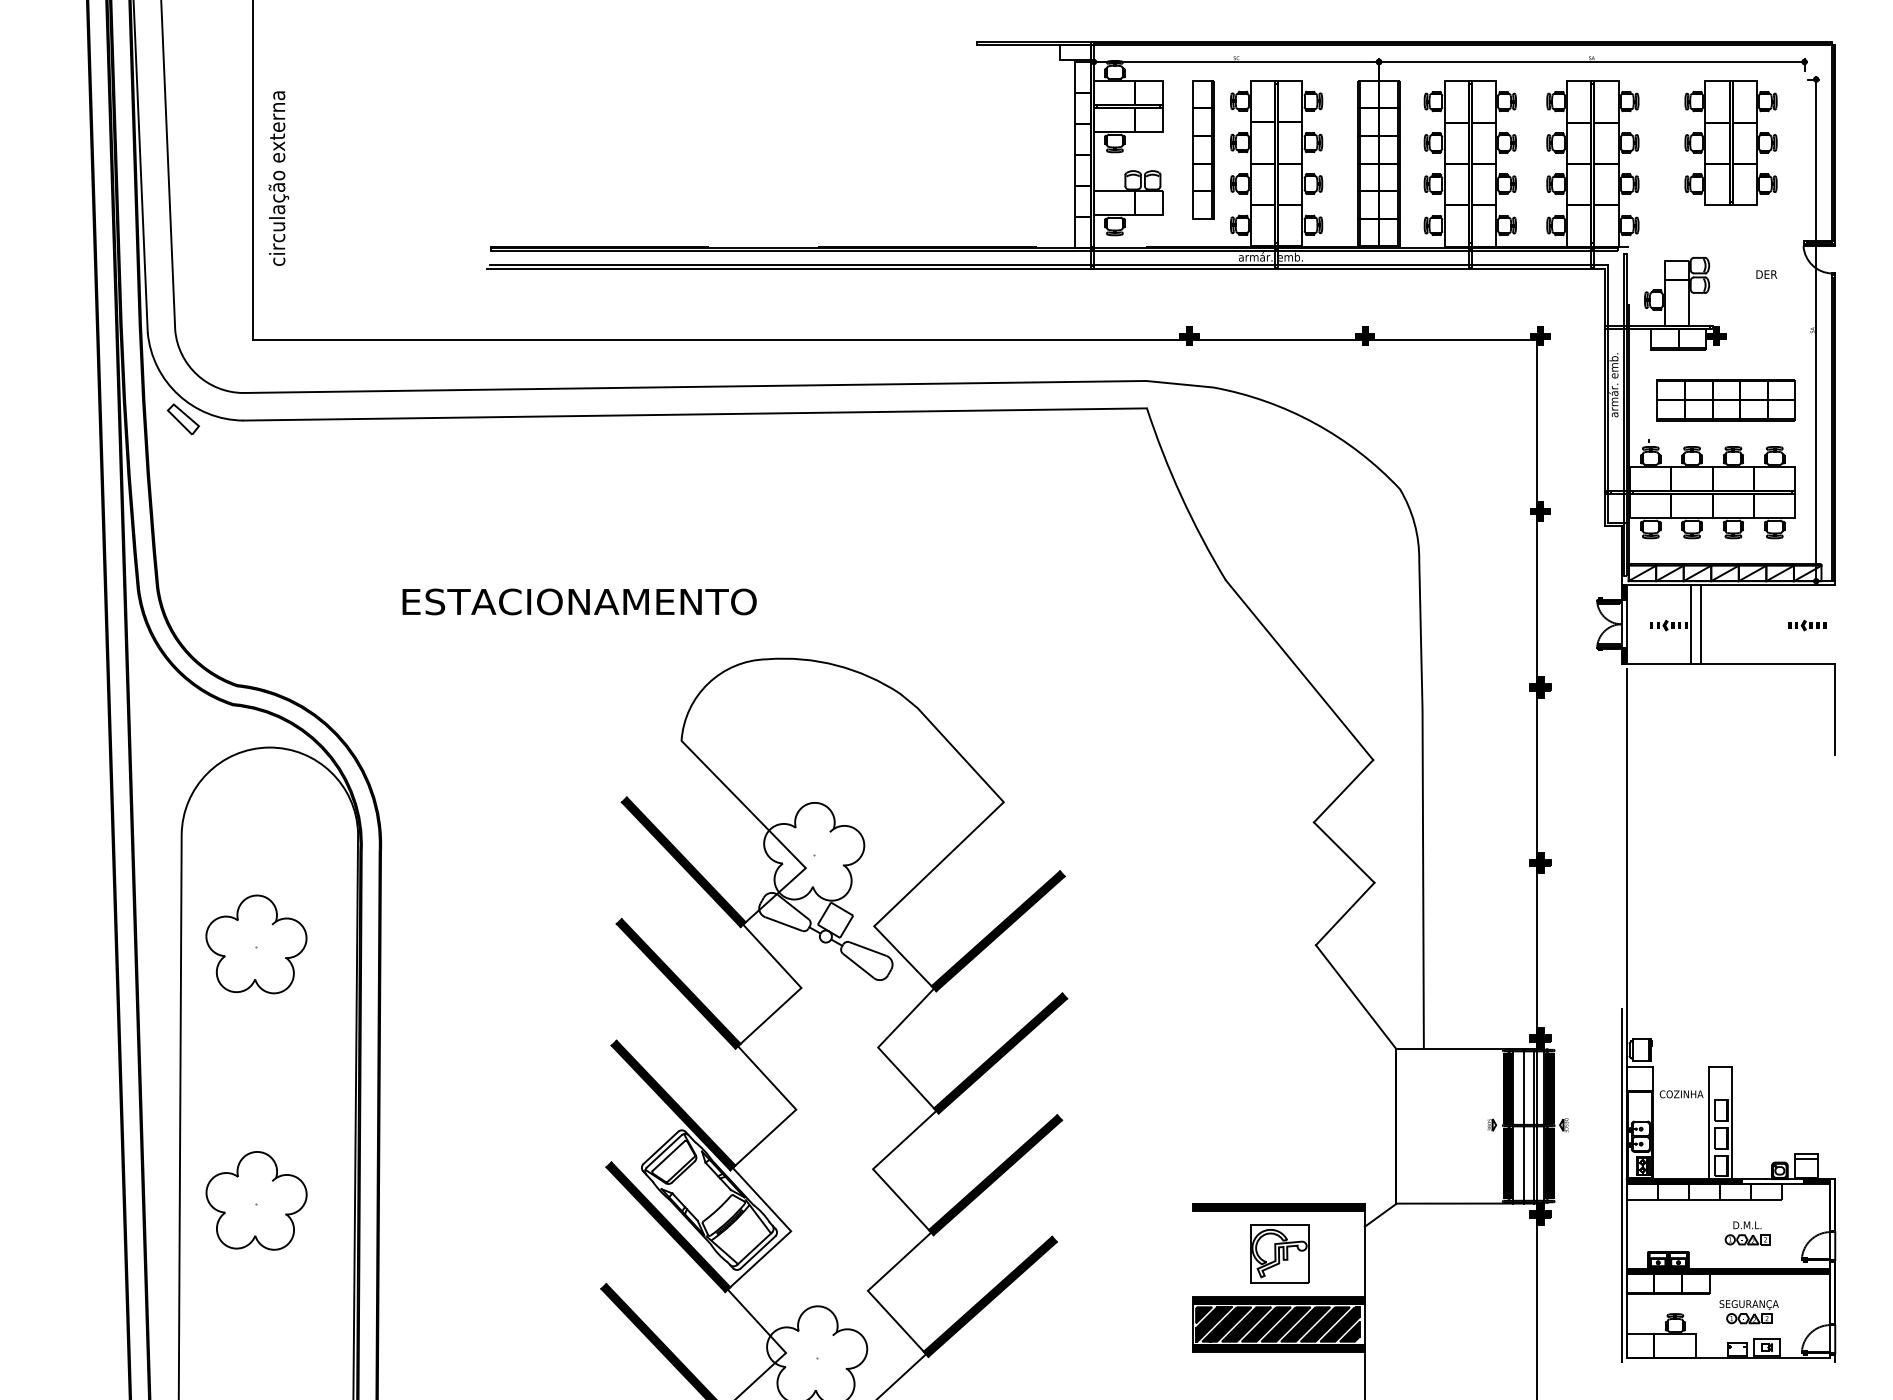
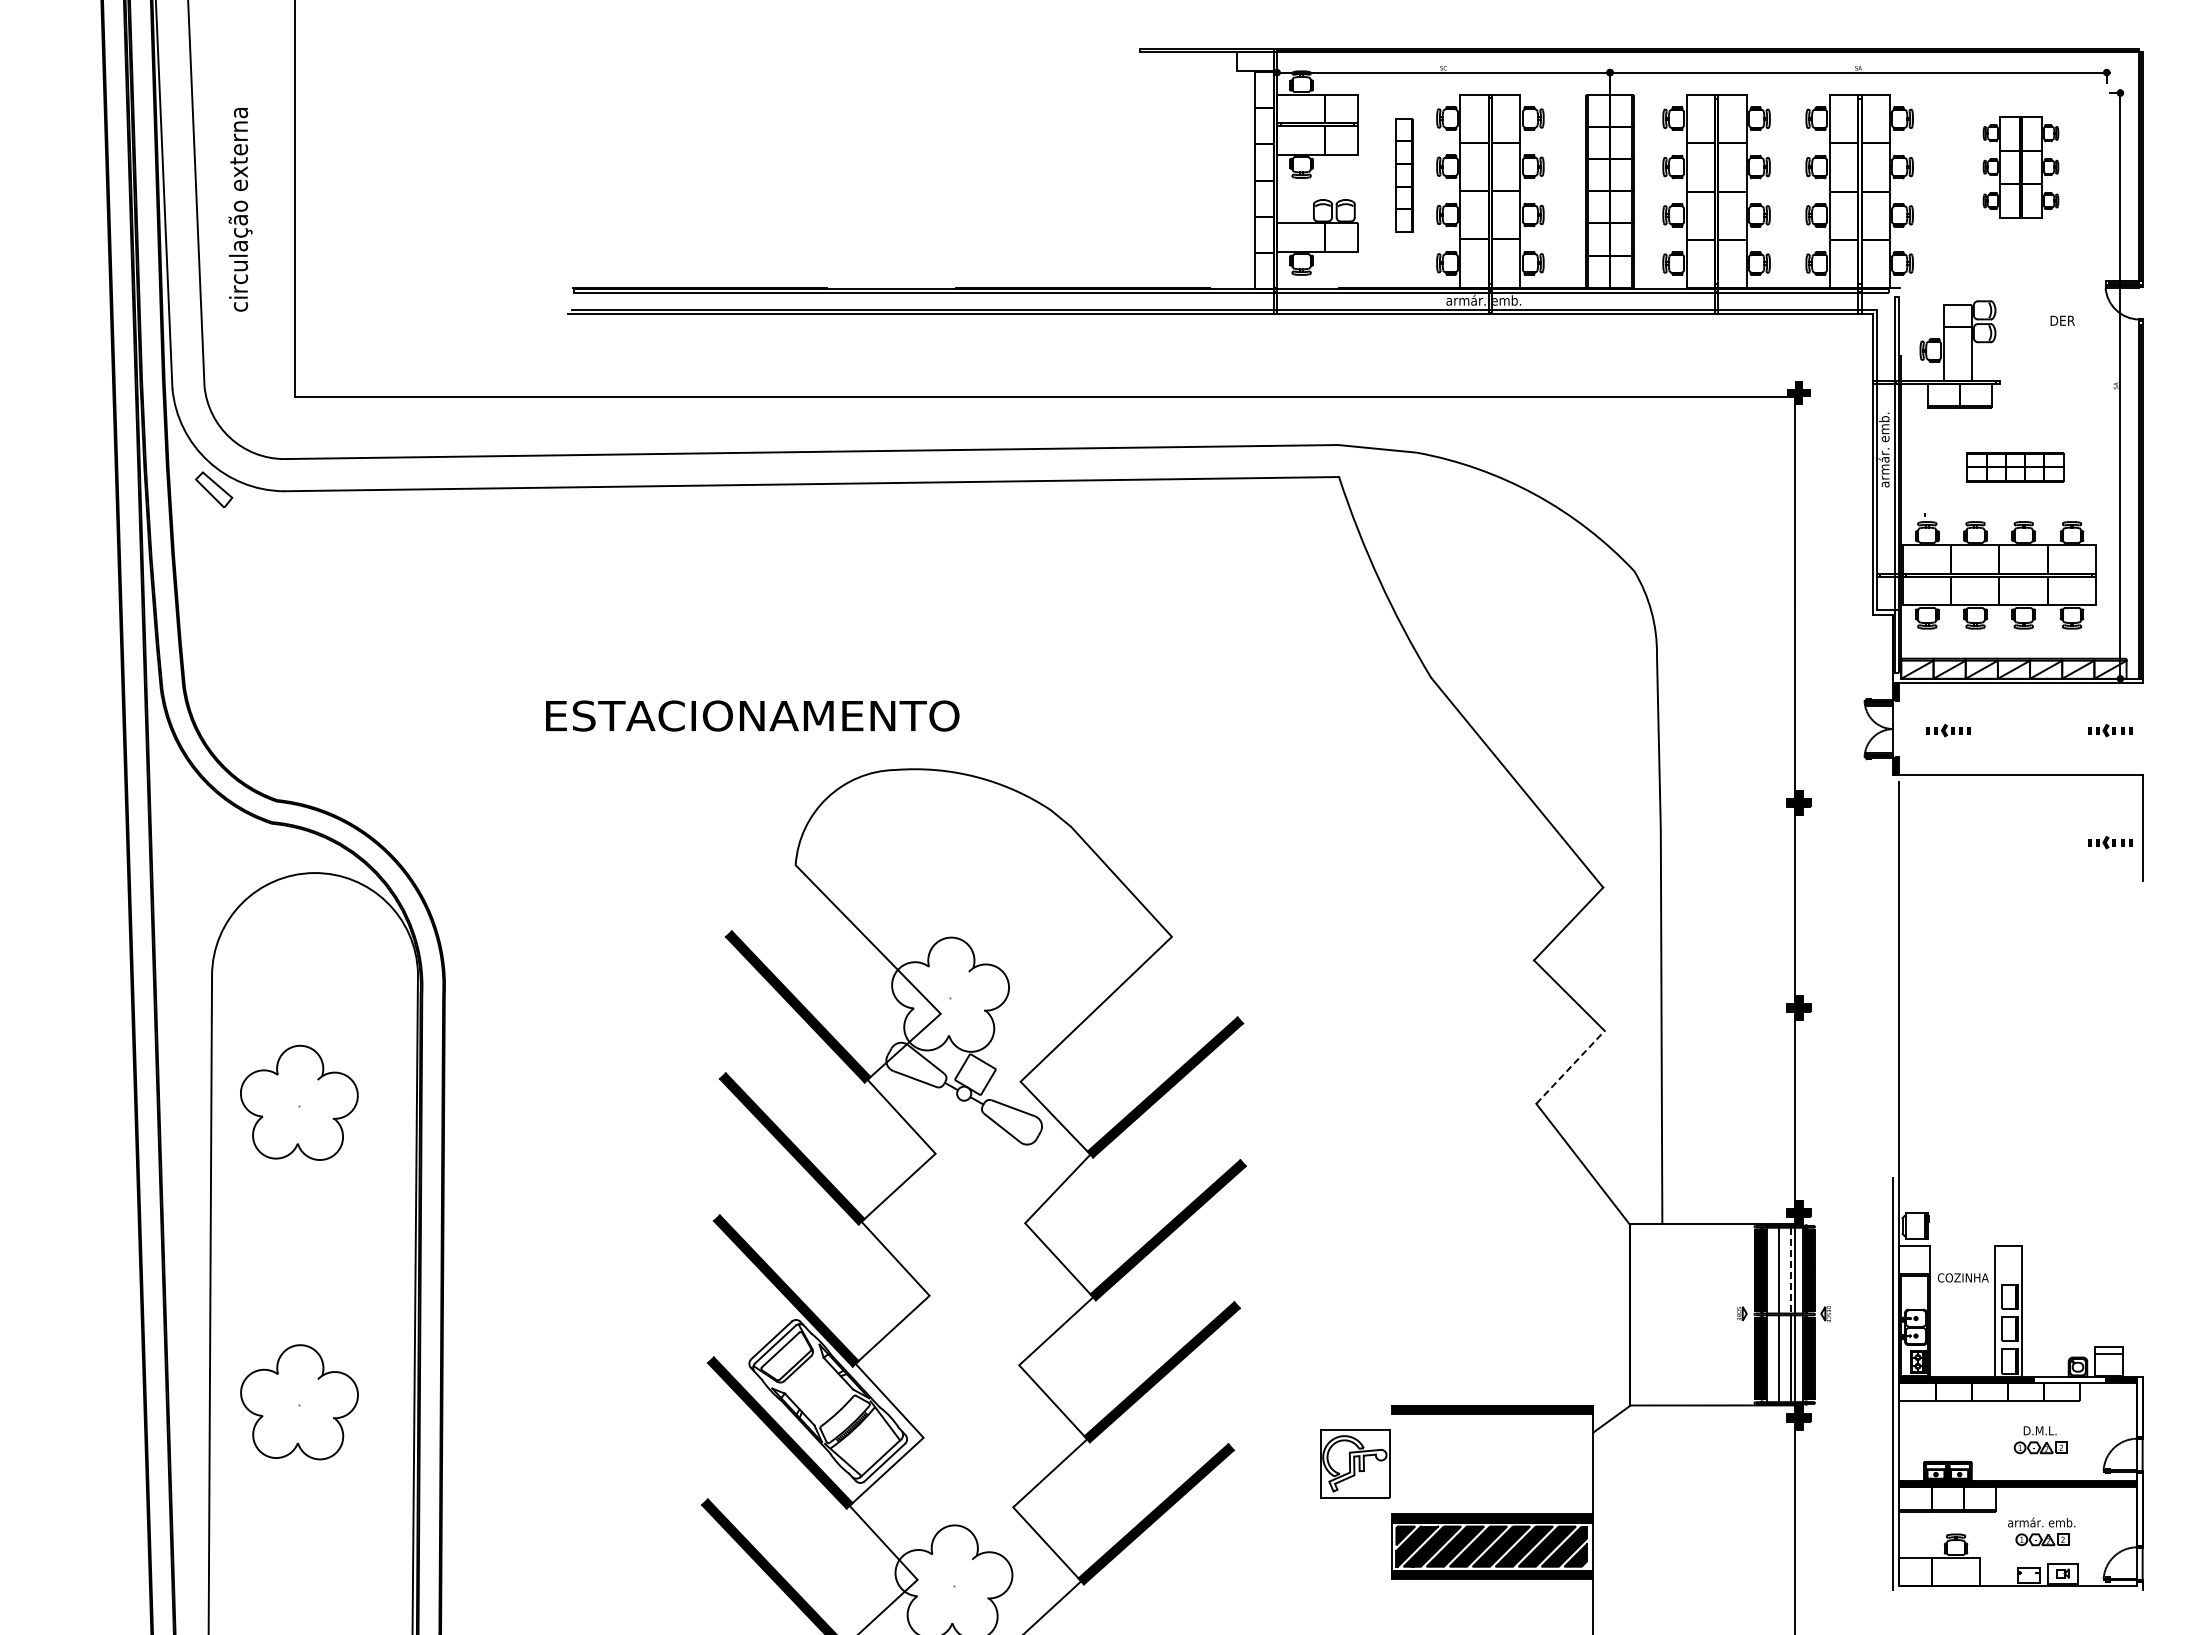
part: (1730, 143) -> (2020, 167), size x0.7
part: (1203, 150) -> (1404, 175), size x0.7
text: (278, 178) -> (240, 209), moved
fill: (1189, 335) -> (1388, 392), removed
fill: (1364, 335) -> (1593, 392), removed
fill: (1716, 335) -> (2003, 392), removed
part: (1726, 400) -> (2015, 467), size x0.6
fill: (1540, 511) -> (1798, 597), removed
text: (579, 601) -> (752, 715), moved
line: (1626, 623) -> (1899, 728), removed
line: (1690, 623) -> (1973, 728), removed
line: (1700, 623) -> (1985, 728), removed
part: (1807, 721) -> (2110, 842), added
line: (1345, 914) -> (1570, 1067), solid -> dashed
line: (1533, 1087) -> (1790, 1270), solid -> dashed
part: (1280, 1253) -> (1355, 1463), moved
text: (1748, 1304) -> (2041, 1523), SEGURANÇA -> armár. emb.

